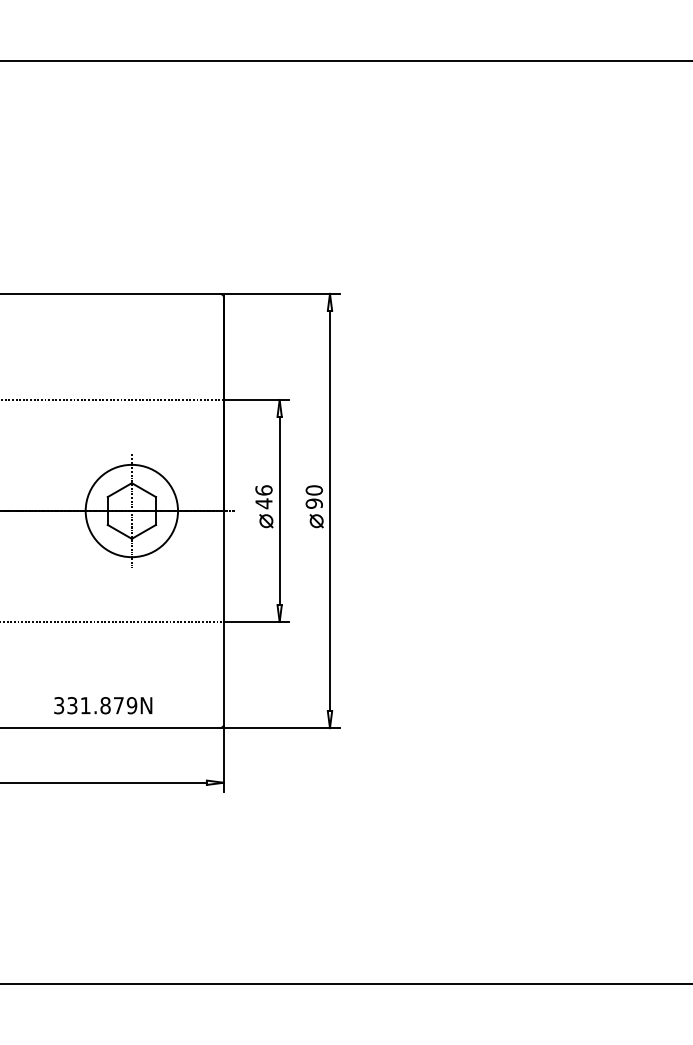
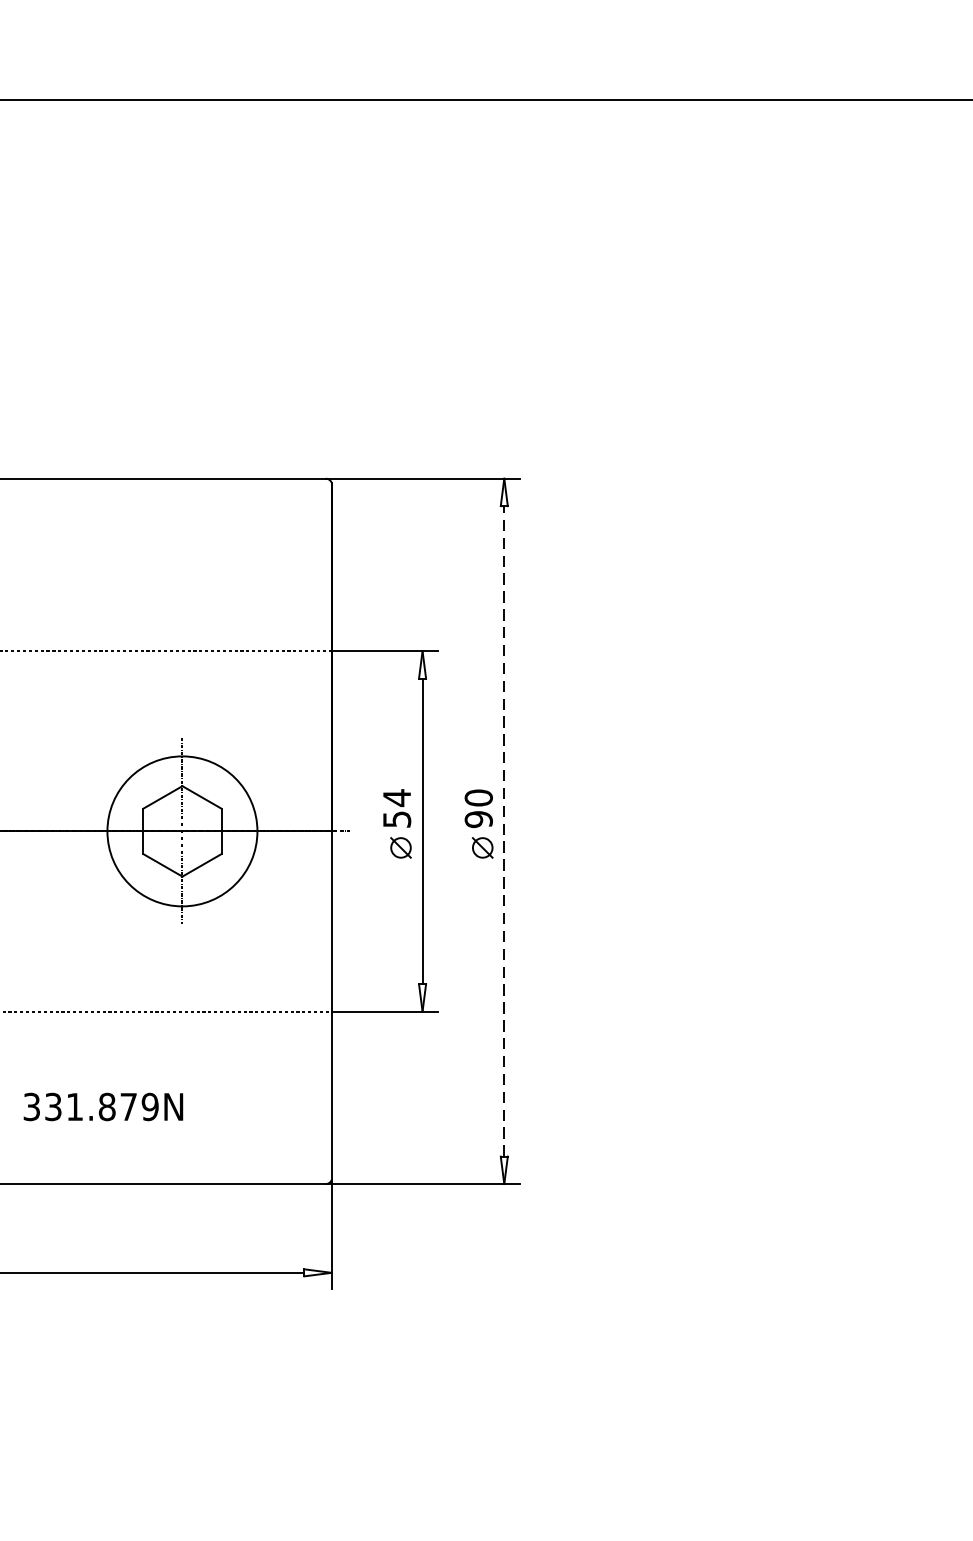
text: (263, 497) -> (396, 809), 46 -> 54
line: (330, 510) -> (505, 830), solid -> dashed
text: (103, 705) -> (103, 1106), moved

